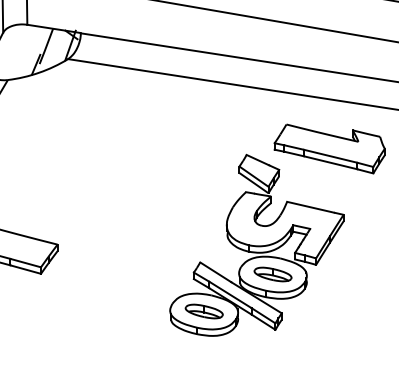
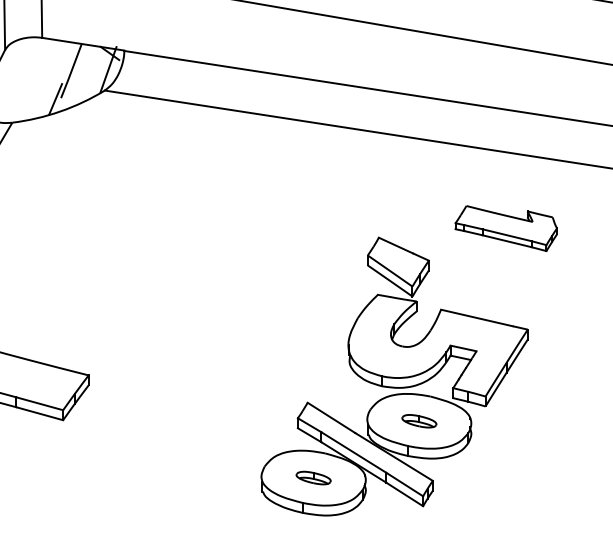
part: (329, 148) -> (506, 227), size x0.6
part: (272, 274) -> (418, 421), size x0.6
part: (203, 311) -> (312, 478), size x0.6

